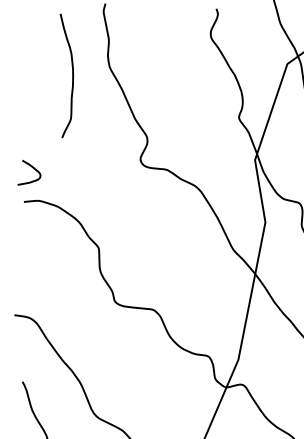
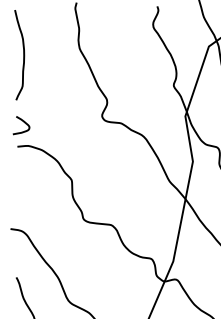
curve: (72, 76) -> (23, 55), moved

